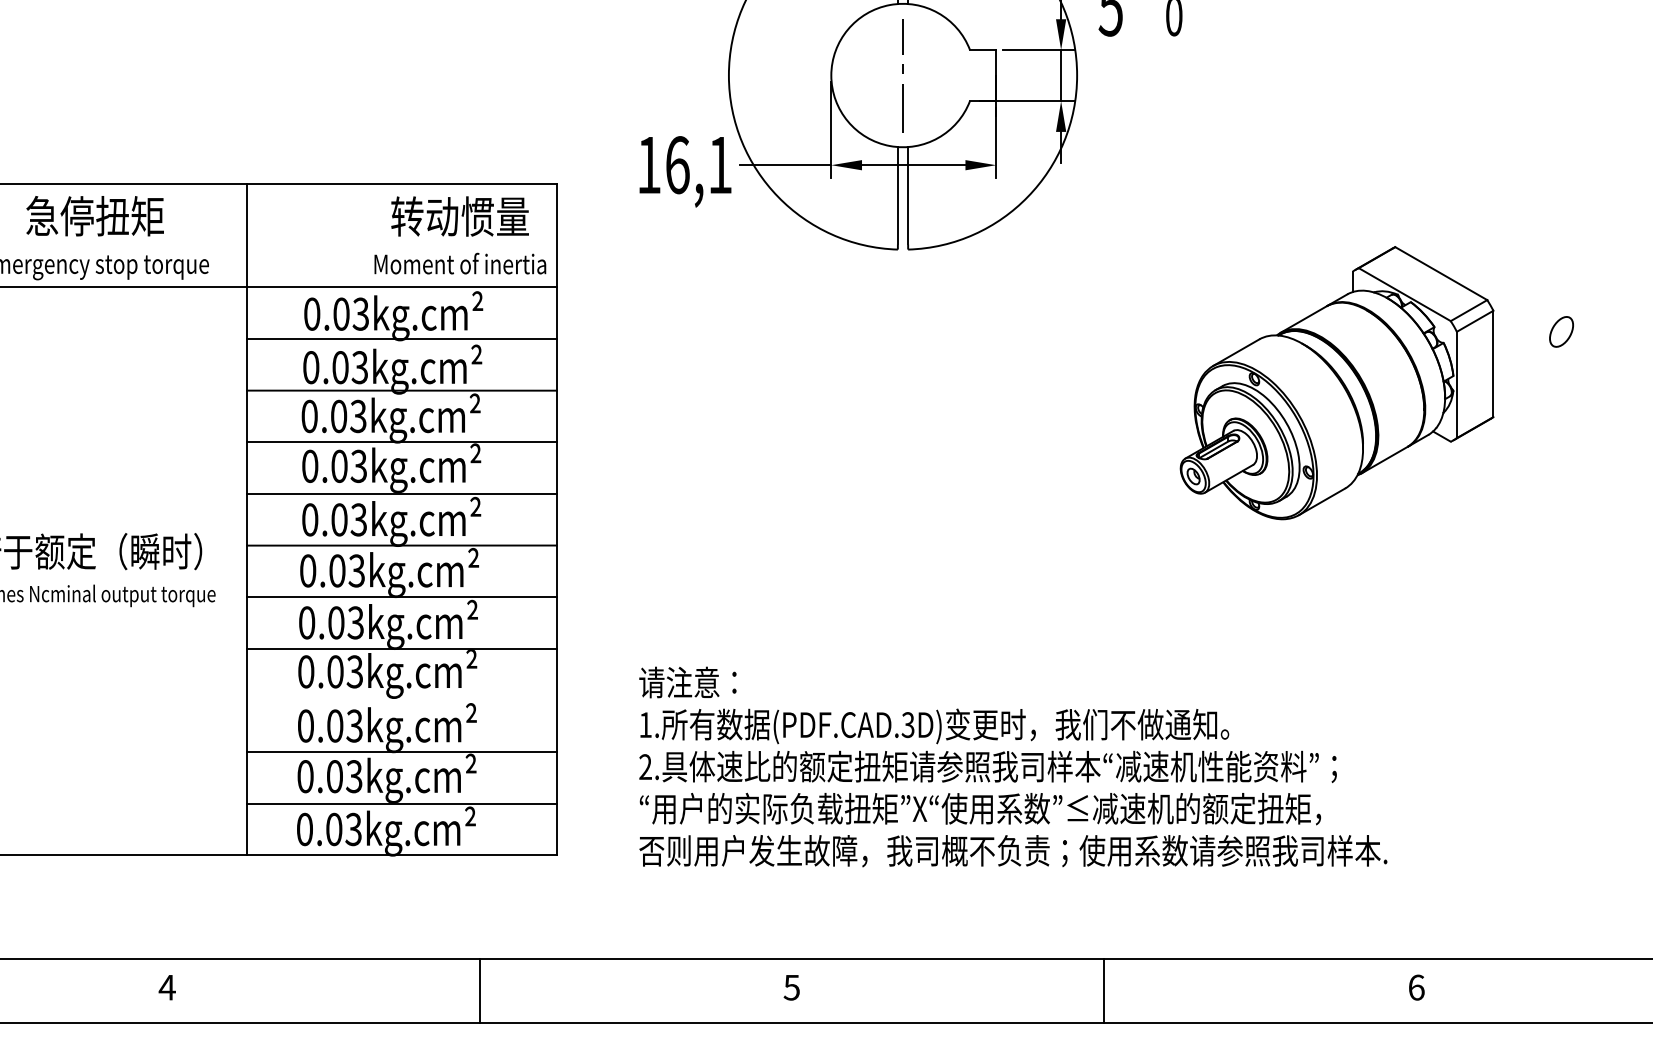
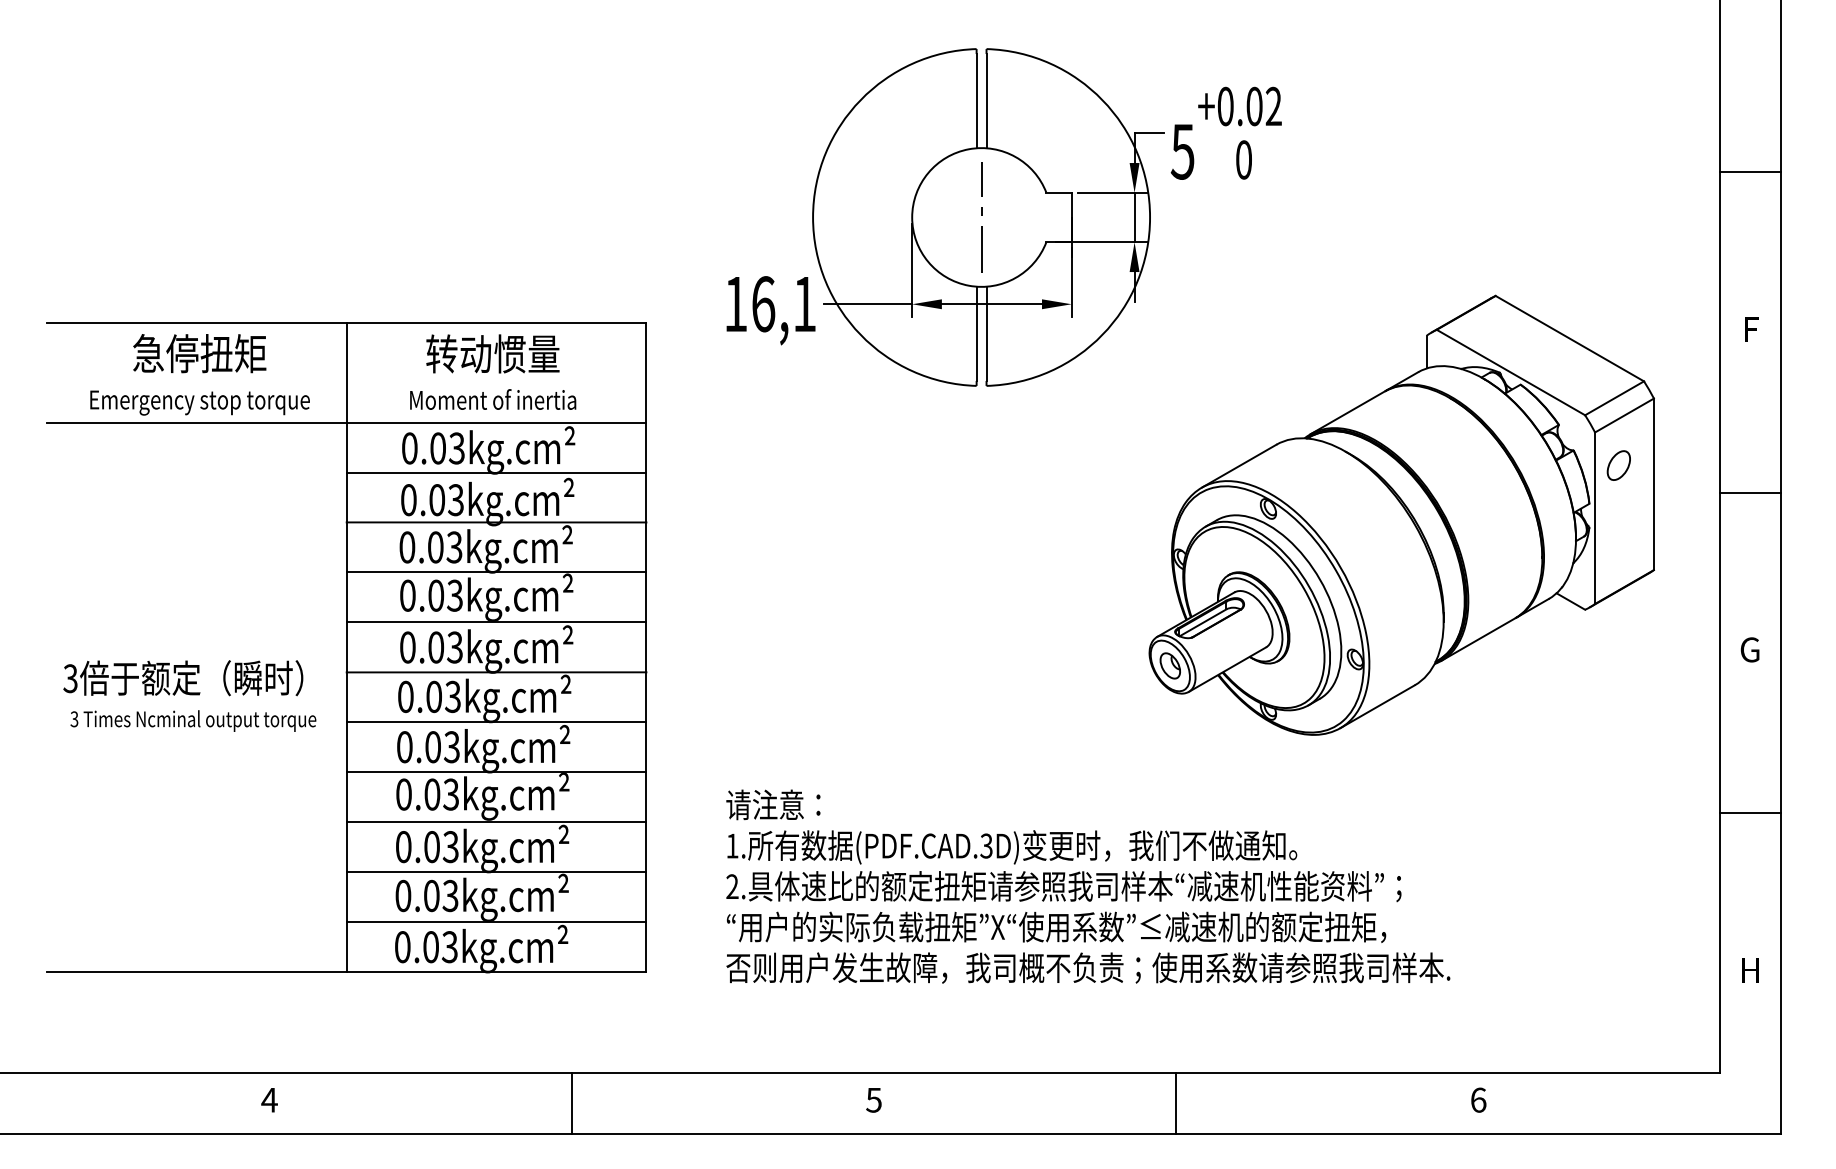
text: (460, 234) -> (493, 371), moved
part: (1336, 382) -> (1401, 514), size x1.67
line: (401, 700) -> (496, 822), added

